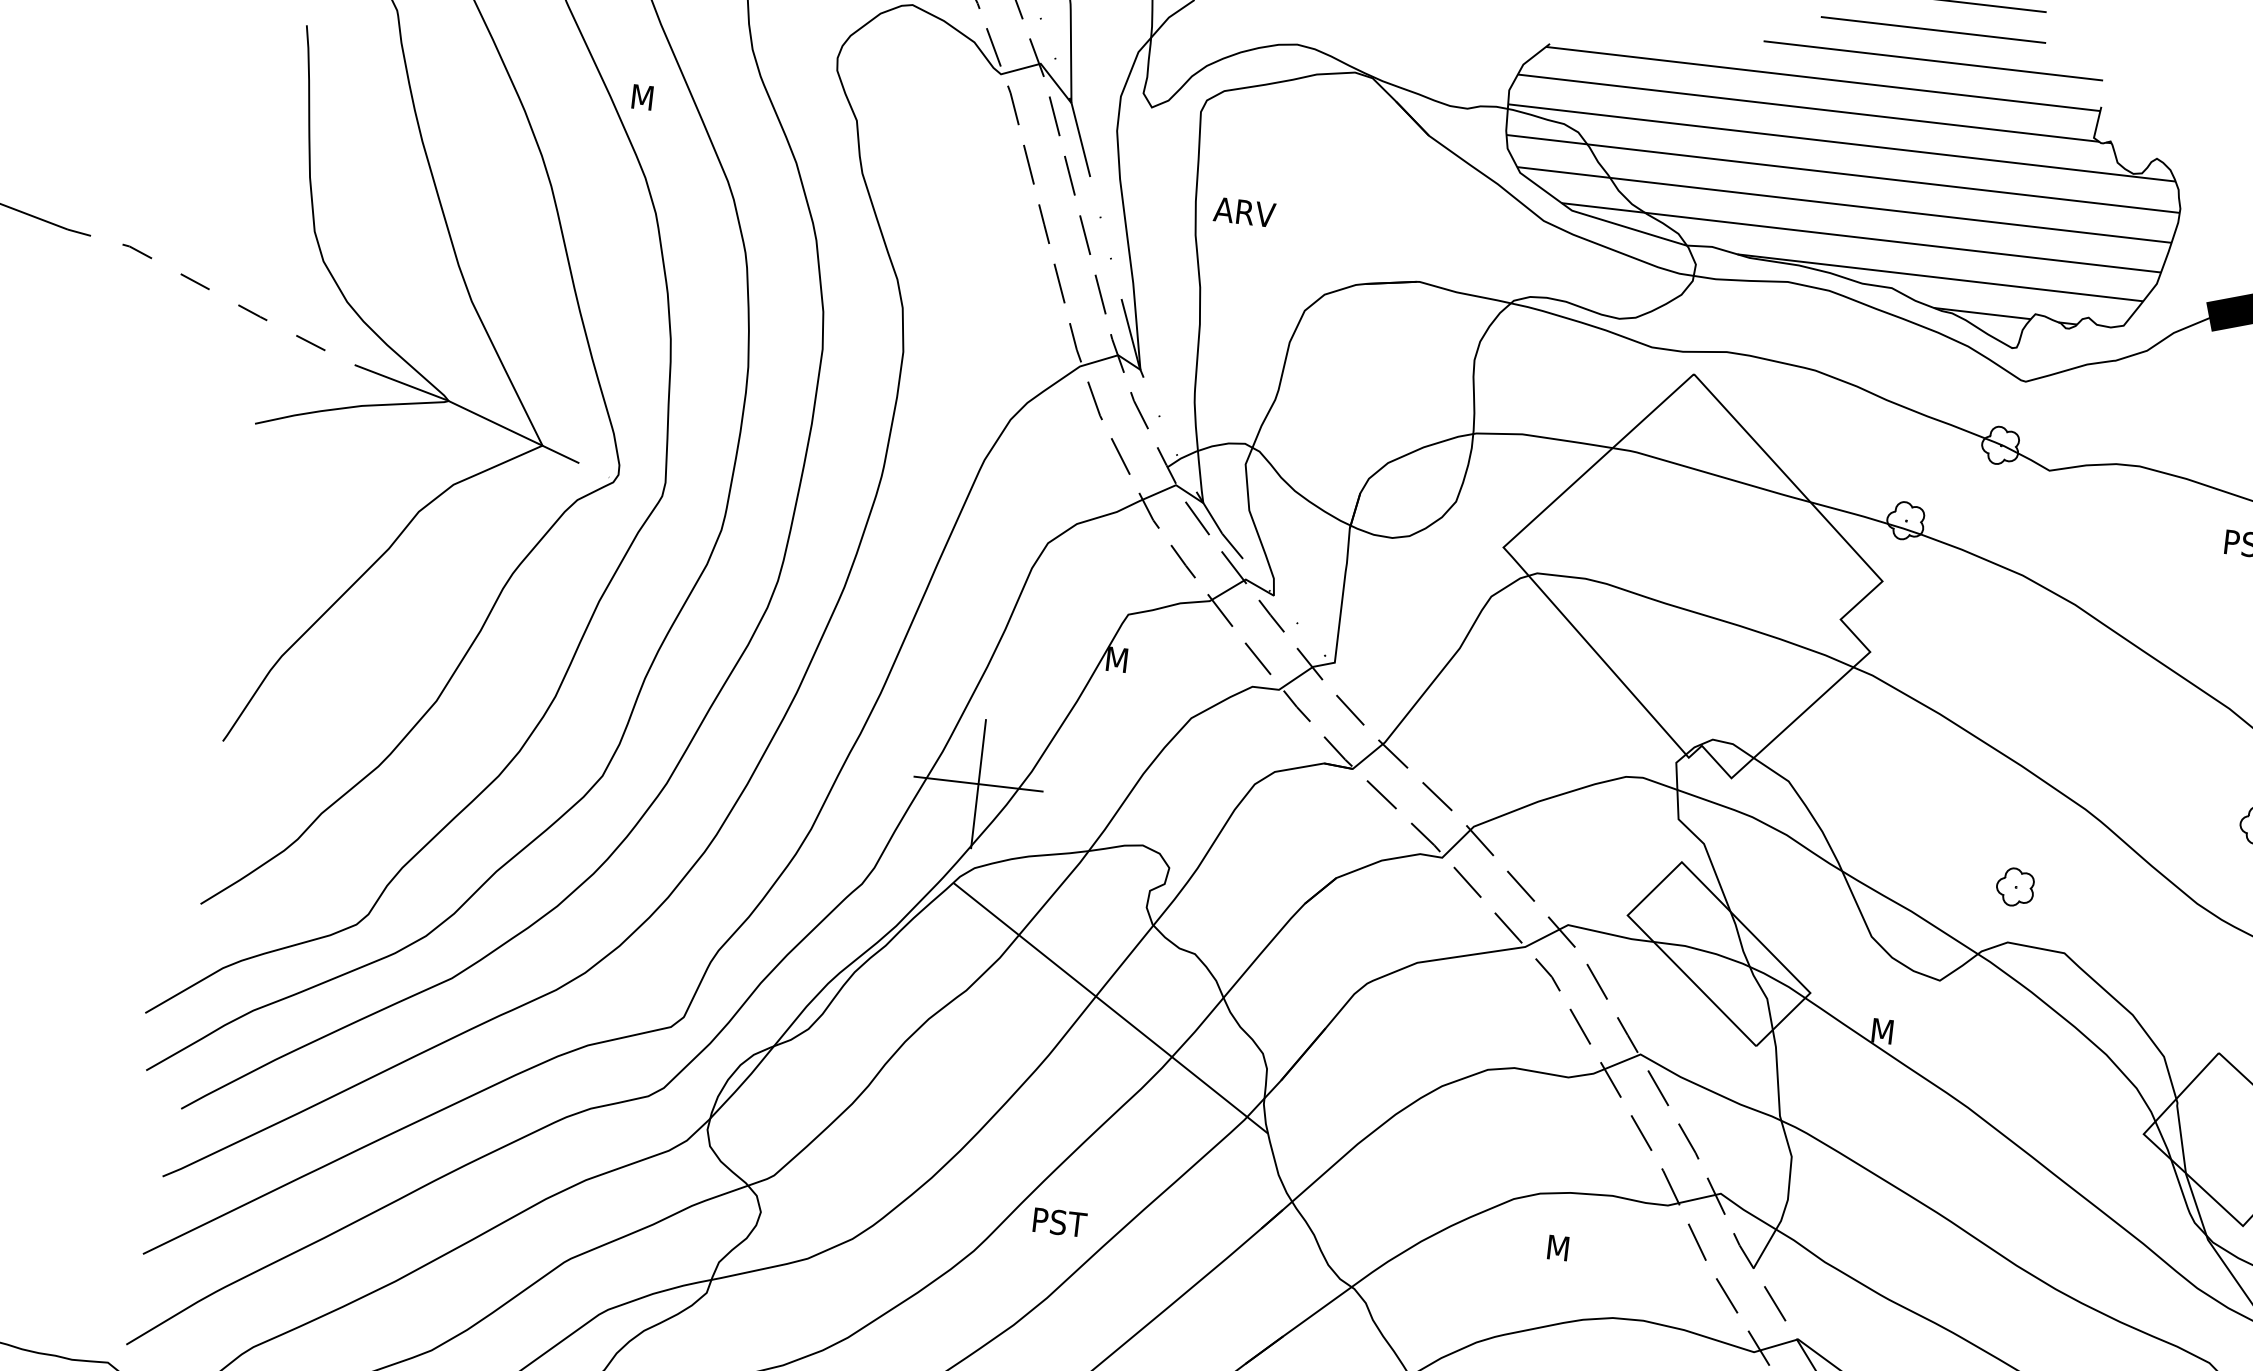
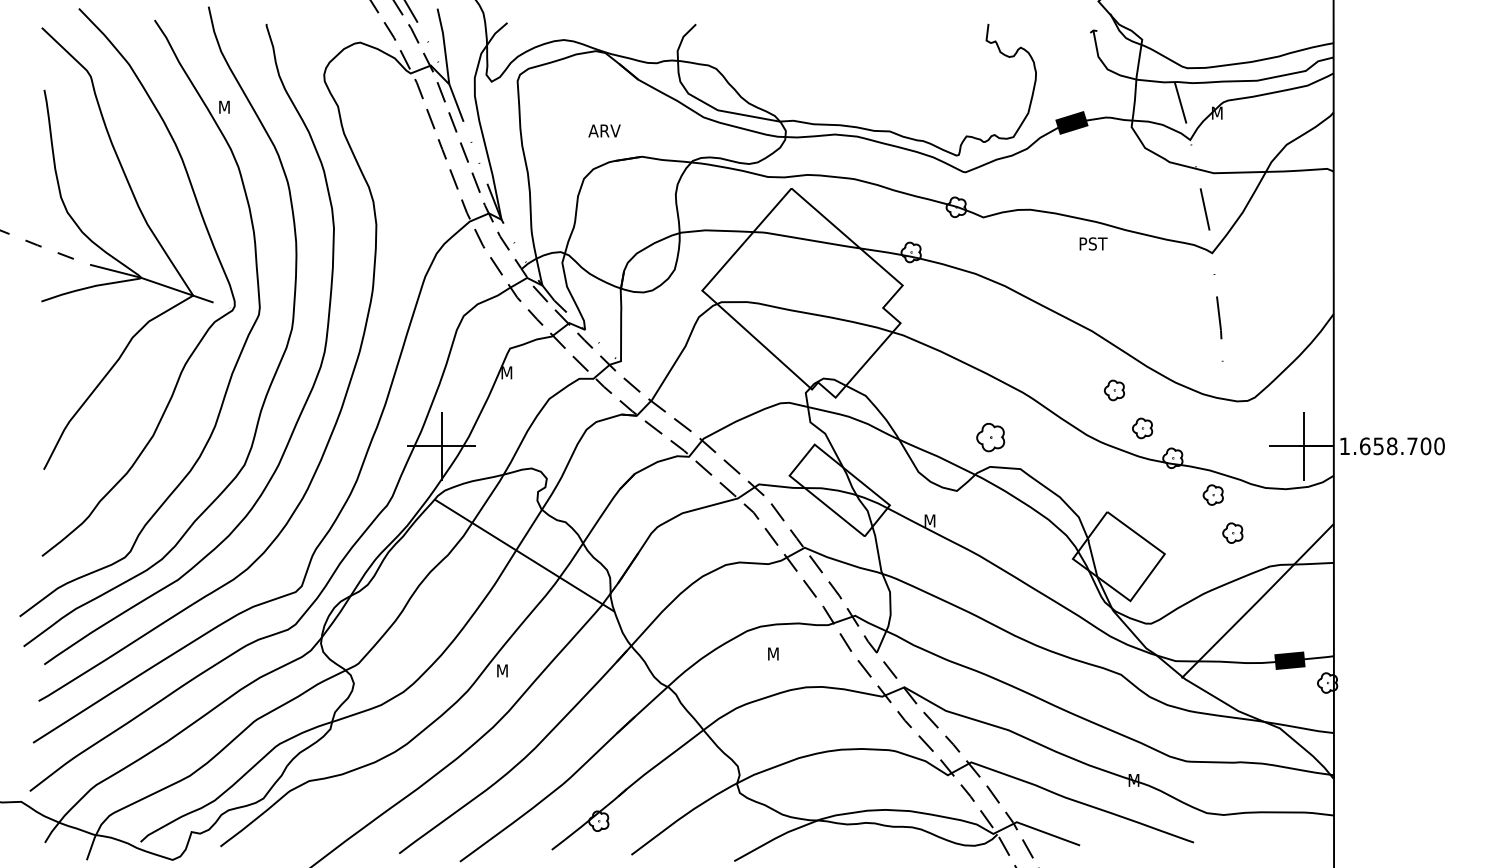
hatch: (1839, 188) -> (856, 82), removed
text: (1244, 211) -> (604, 130), moved
part: (2014, 887) -> (990, 437), size x1.4
text: (1060, 1221) -> (511, 670), PST -> M

